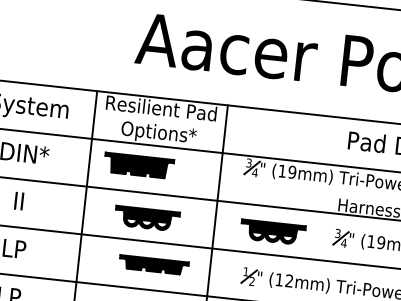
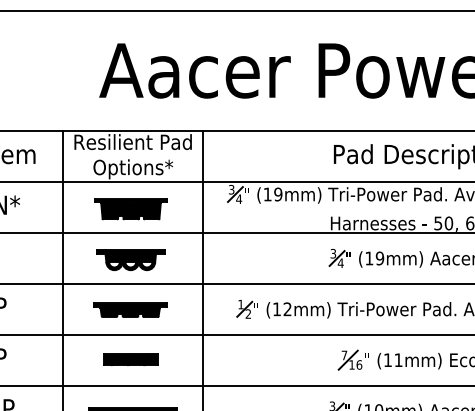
part: (138, 166) -> (130, 209), moved
part: (272, 232) -> (264, 260), removed
part: (154, 264) -> (130, 309), moved

